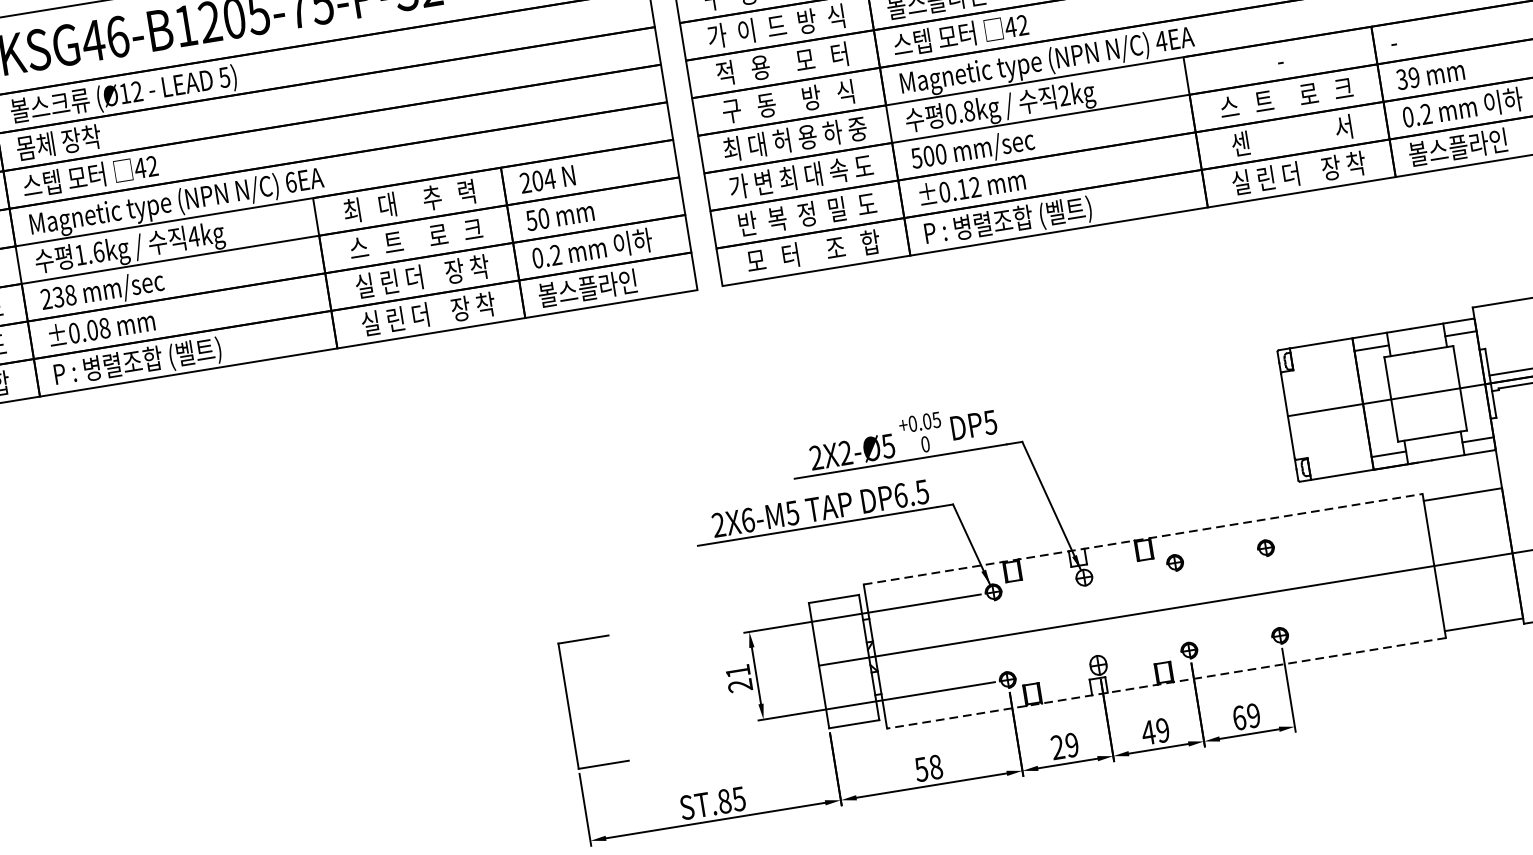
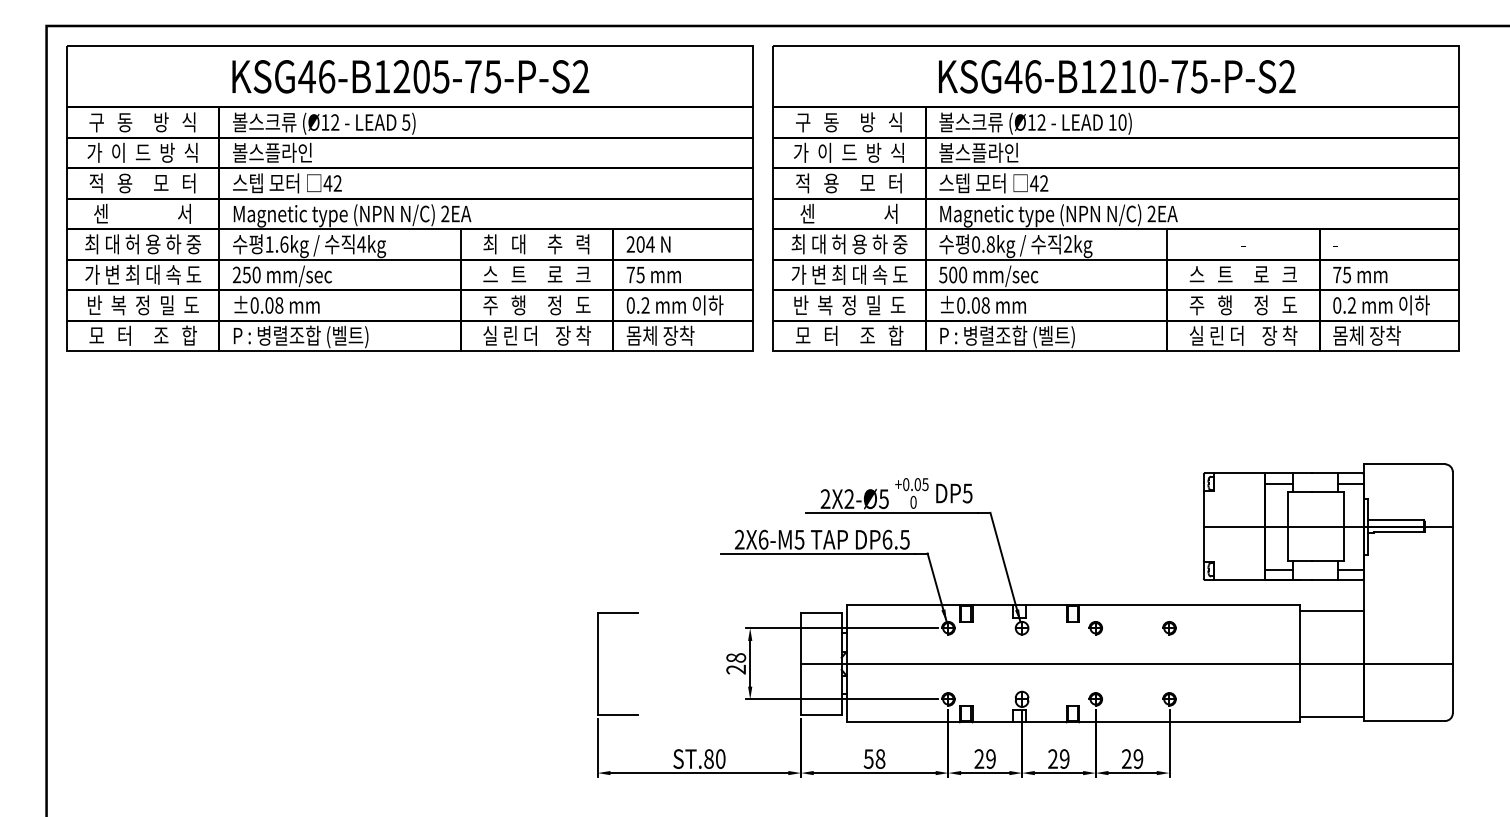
text: (1161, 40) -> (1151, 213), 4EA -> 2EA
text: (1408, 77) -> (1342, 274), 39 -> 75
text: (787, 101) -> (848, 213), 구   동     방   식 -> 센                 서
text: (1291, 136) -> (1242, 305), 센                 서 -> 주   행     정   도
text: (65, 141) -> (272, 152), 몸체 장착 -> 볼스플라인
text: (1457, 147) -> (1372, 335), 볼스플라인 -> 몸체 장착
text: (291, 181) -> (445, 213), 6EA -> 2EA
text: (968, 188) -> (980, 305), ±0.12 -> ±0.08
text: (537, 219) -> (635, 274), 50 -> 75
text: (422, 276) -> (537, 305), 실 린 더    장 착 -> 주   행     정   도
text: (586, 288) -> (665, 335), 볼스플라인 -> 몸체 장착
text: (64, 295) -> (251, 274), 238 -> 250
line: (1143, 539) -> (1073, 605), dashed -> solid
text: (738, 670) -> (736, 657), 21 -> 28
line: (1166, 683) -> (1073, 722), dashed -> solid
text: (1238, 717) -> (1126, 758), 69 -> 29
text: (1147, 732) -> (1052, 758), 49 -> 29
text: (738, 798) -> (720, 758), ST.85 -> ST.80

